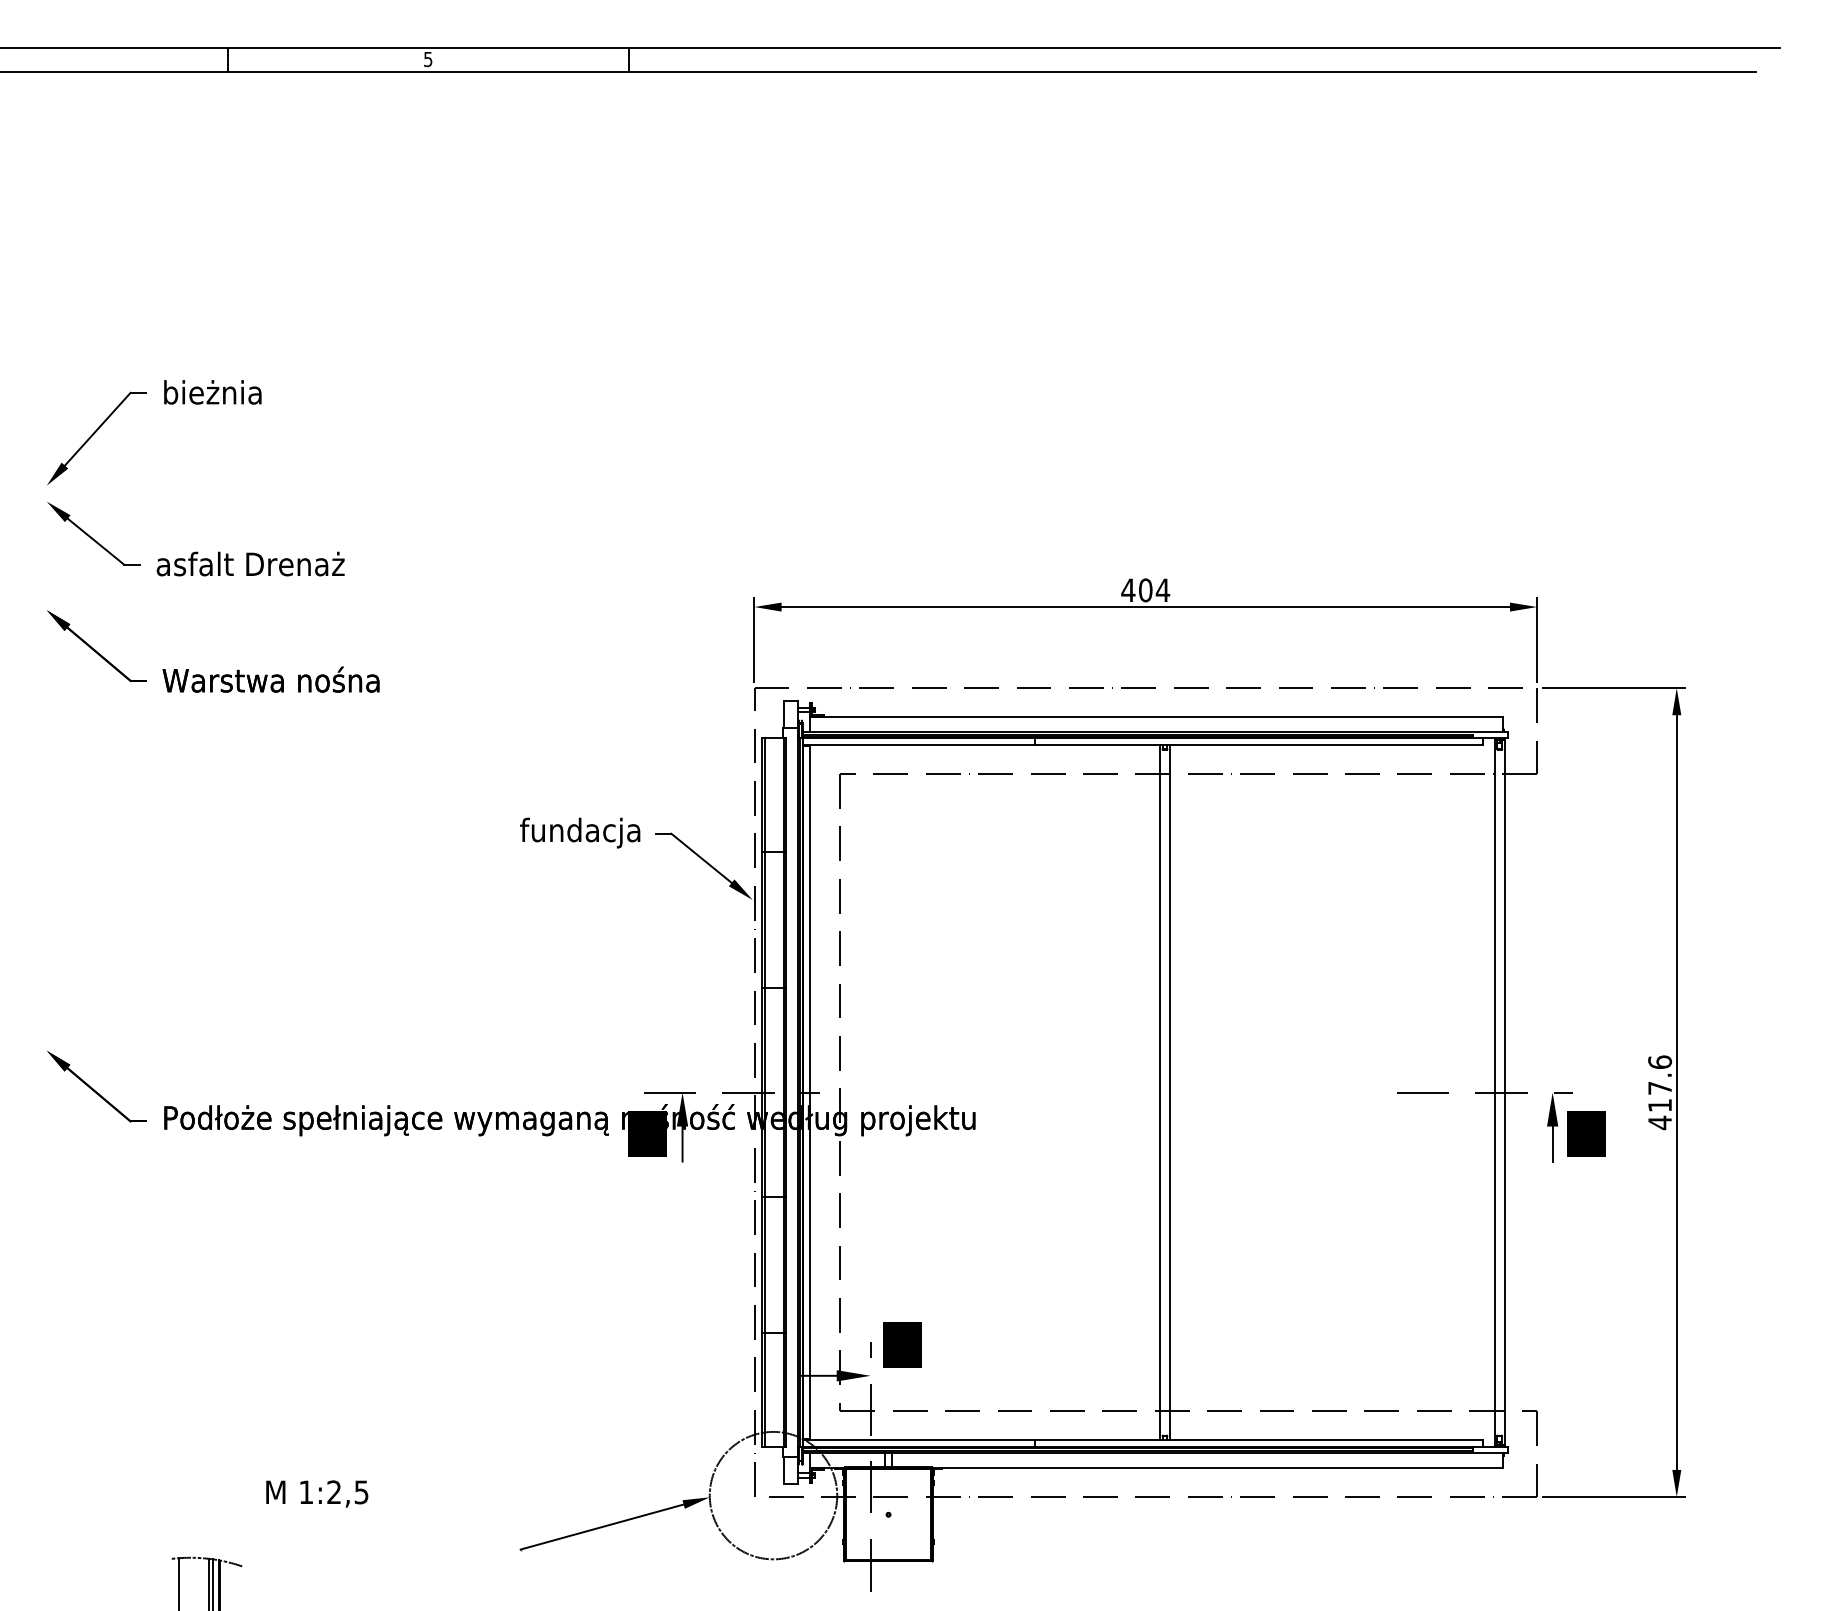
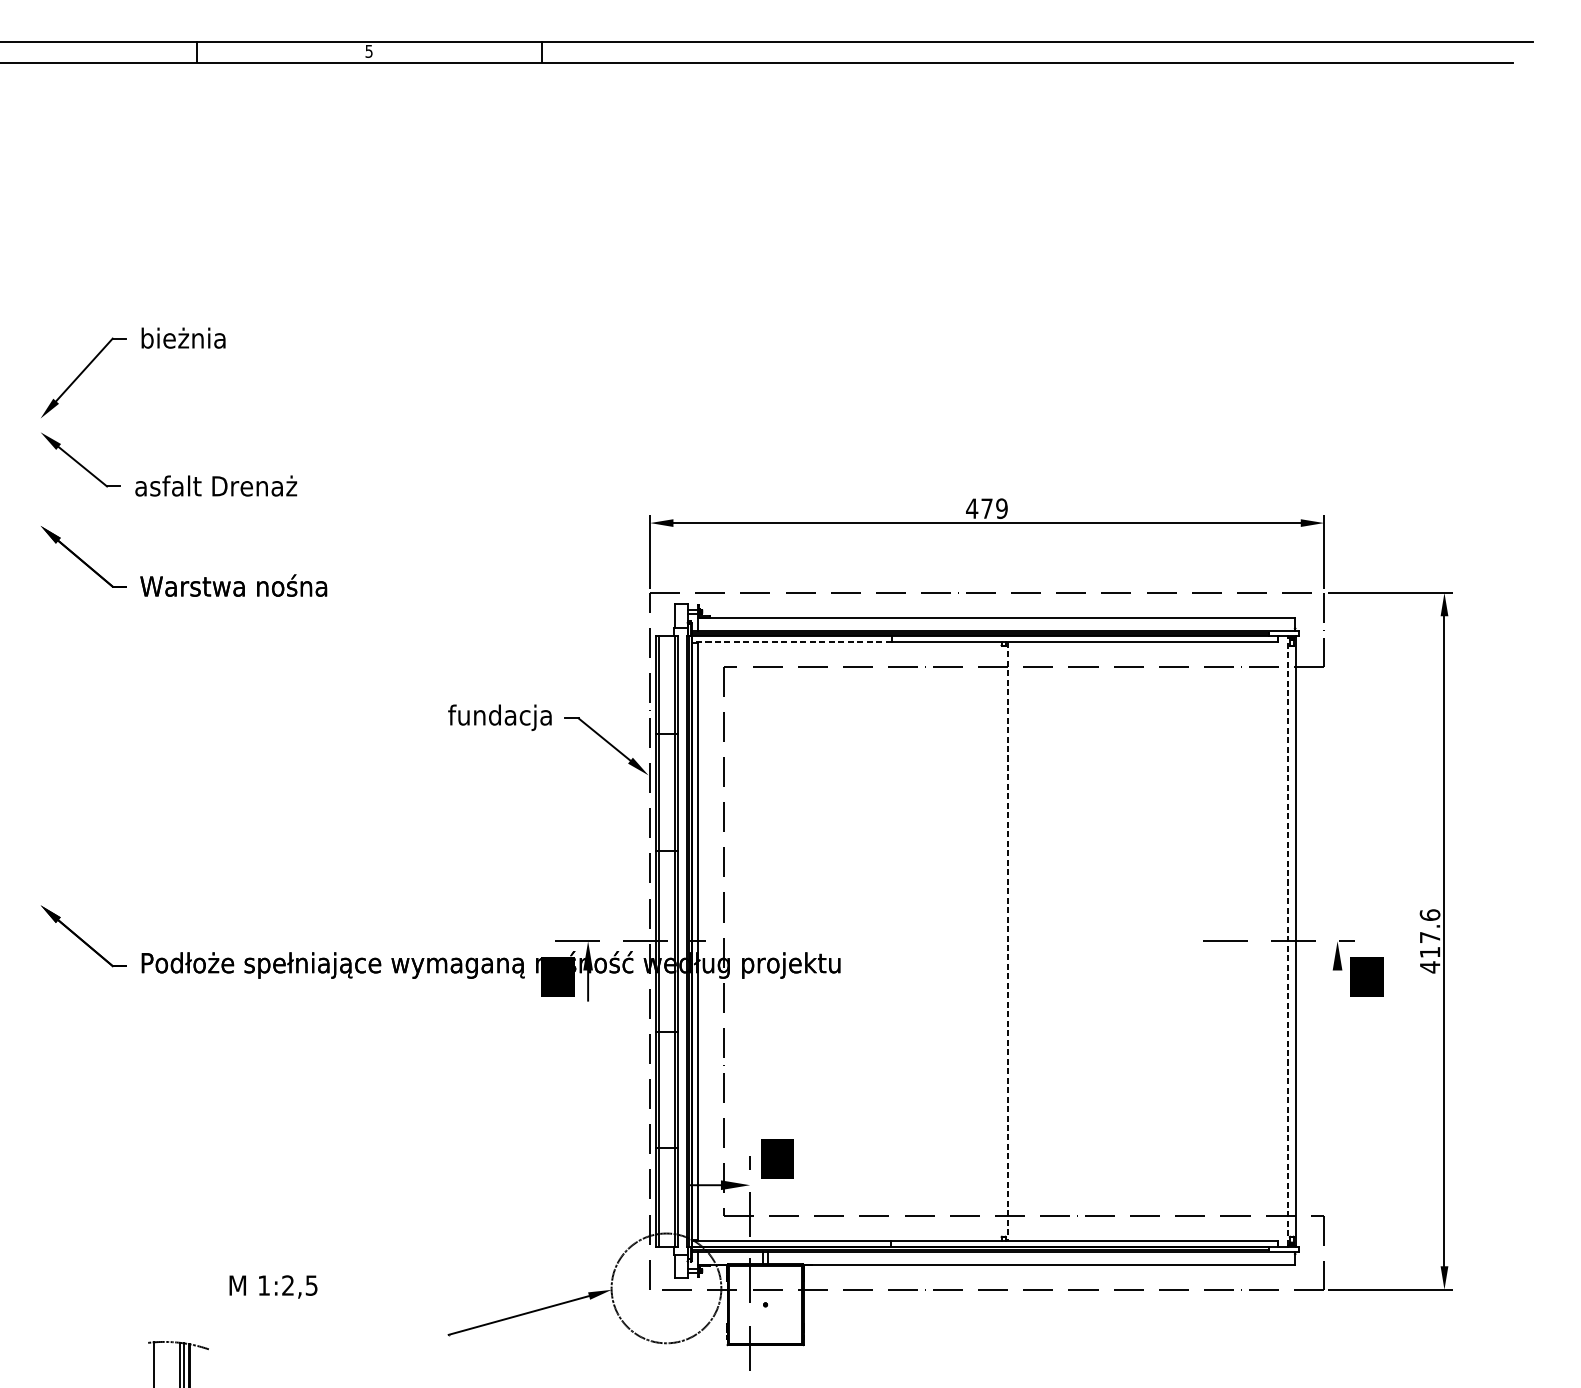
text: (1154, 590) -> (994, 508), 404 -> 479
line: (919, 744) -> (792, 641), solid -> dashed
line: (1160, 1092) -> (999, 941), removed
line: (1169, 1092) -> (1007, 941), solid -> dashed
line: (1494, 1092) -> (1287, 941), solid -> dashed
line: (1552, 1143) -> (1337, 985), removed

